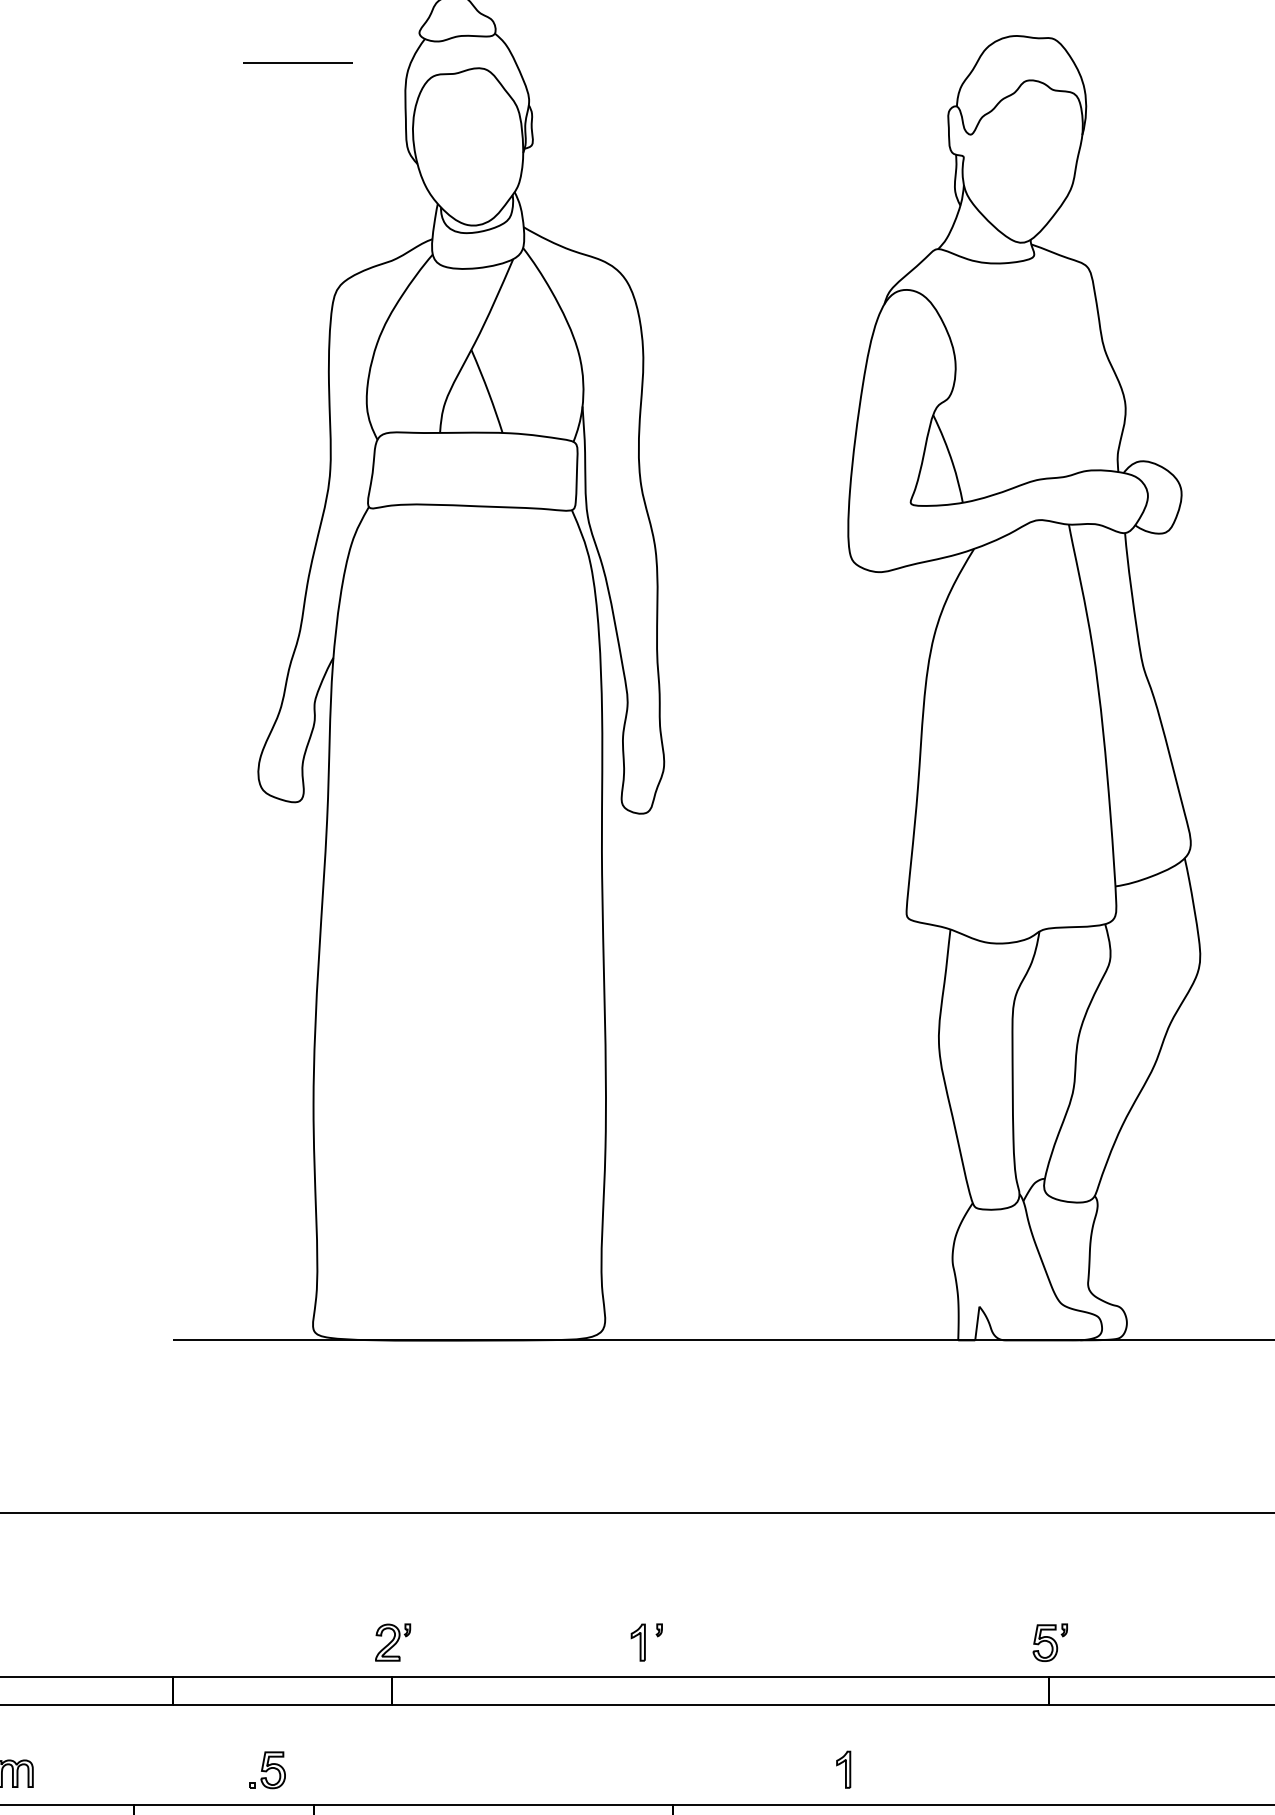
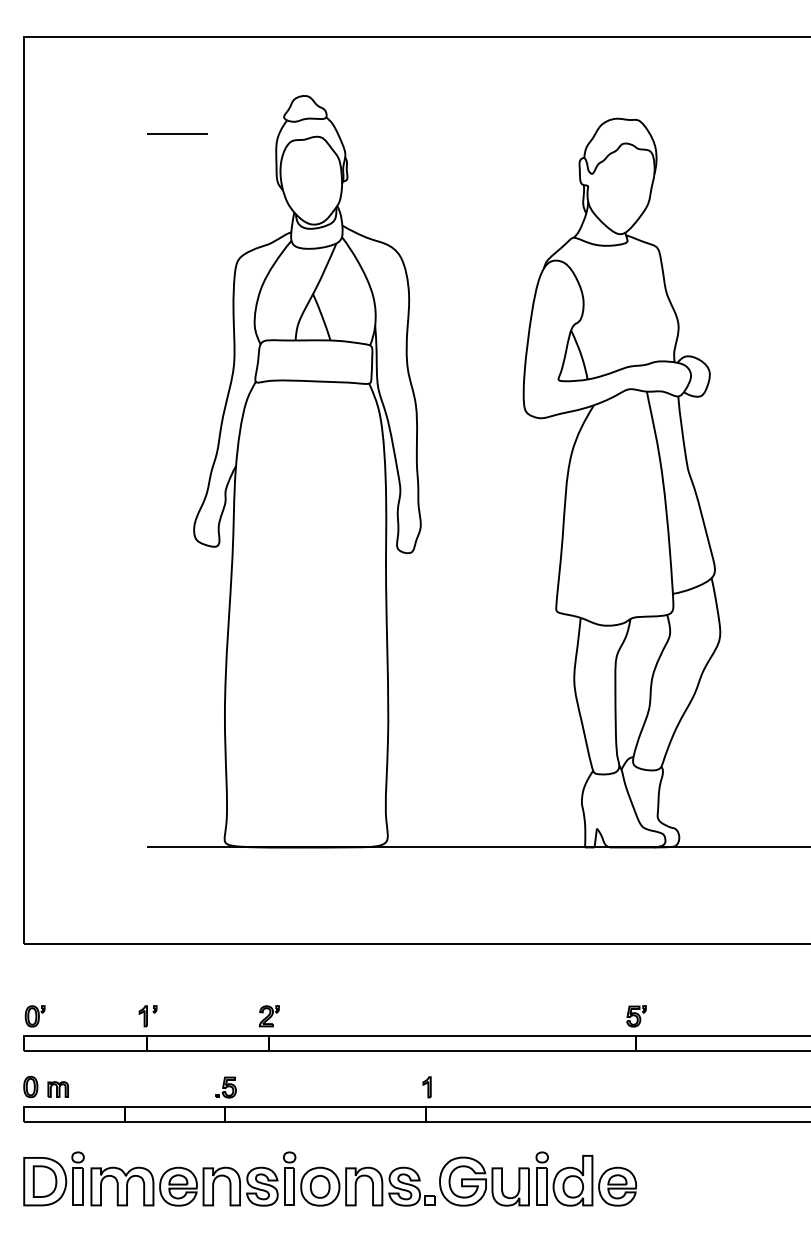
line: (298, 62) -> (177, 133), moved
part: (645, 1643) -> (147, 1016), moved
part: (266, 1770) -> (225, 1087), moved
part: (842, 1770) -> (426, 1087), moved

